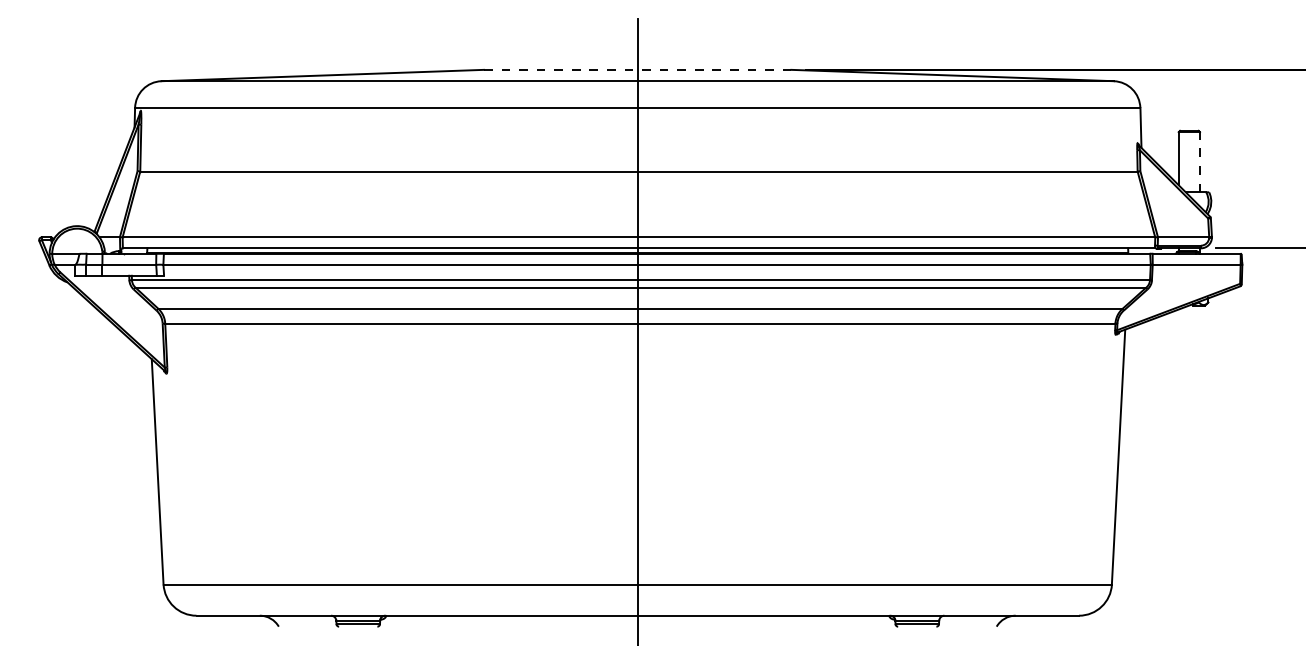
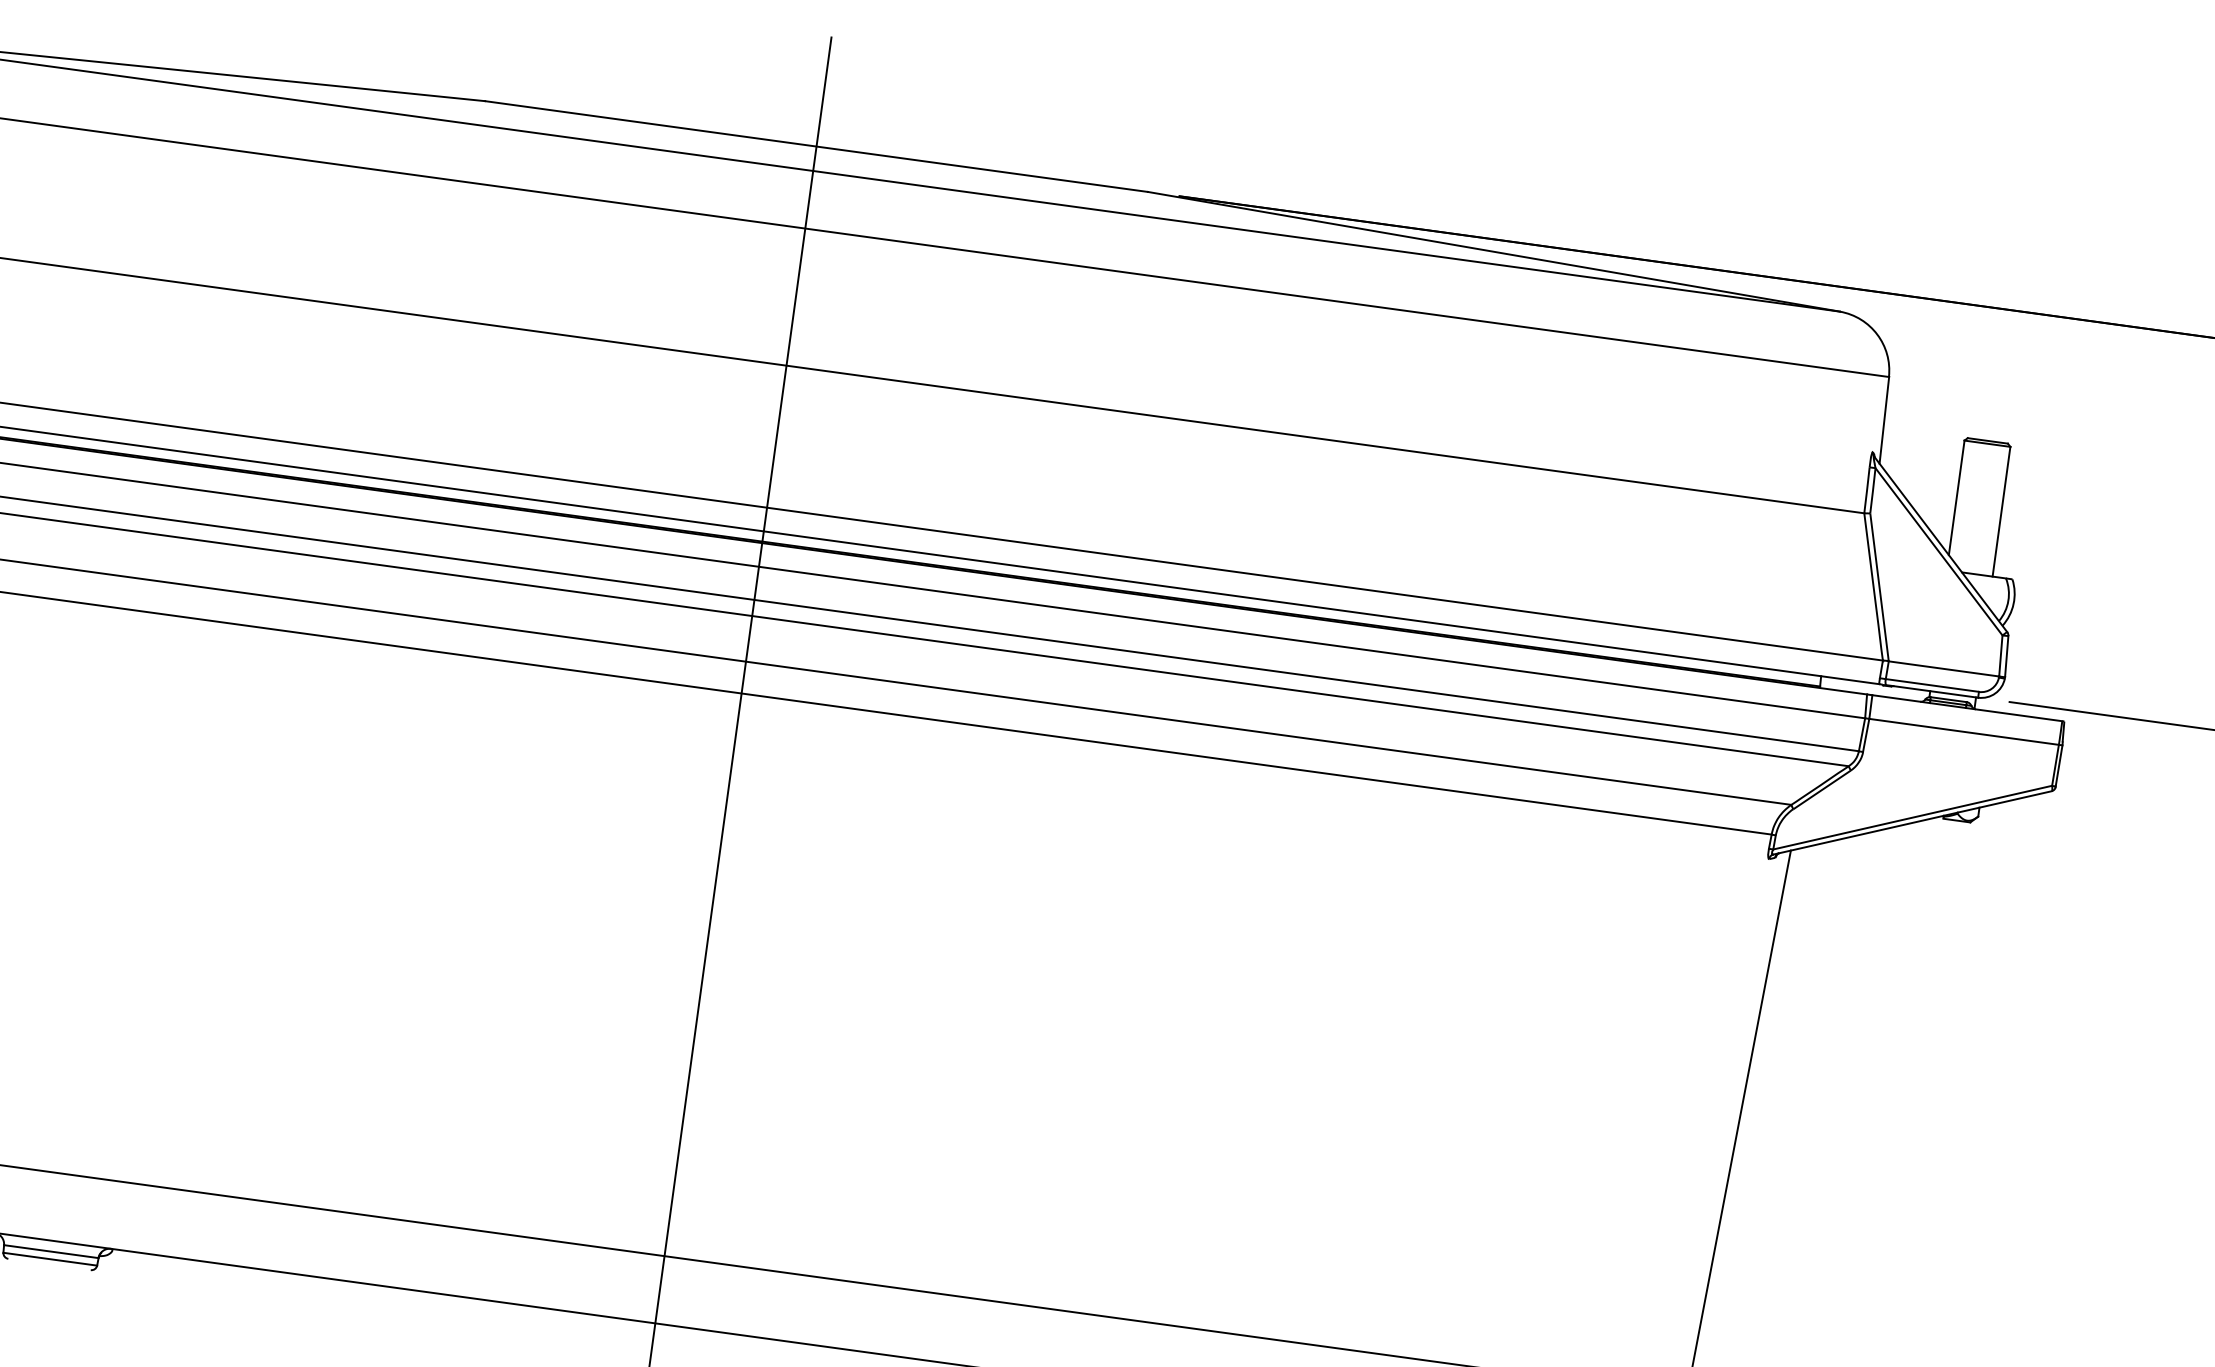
line: (637, 69) -> (816, 145), dashed -> solid
line: (1199, 161) -> (2000, 510), dashed -> solid

